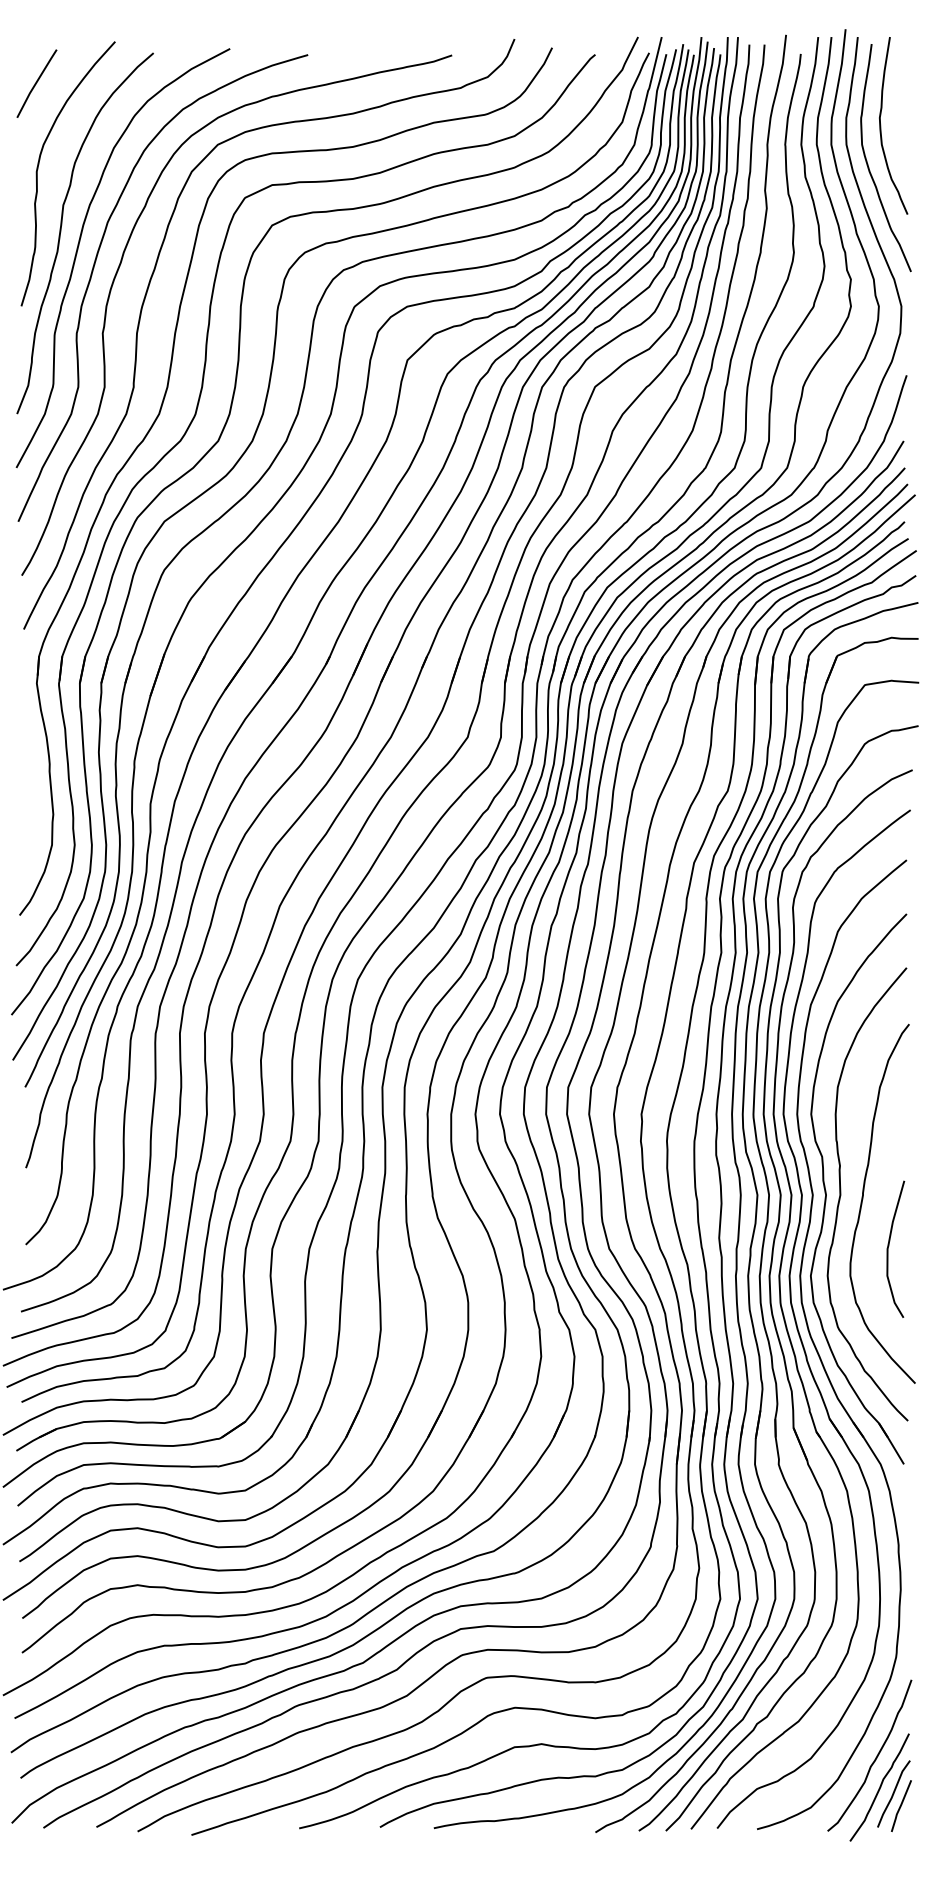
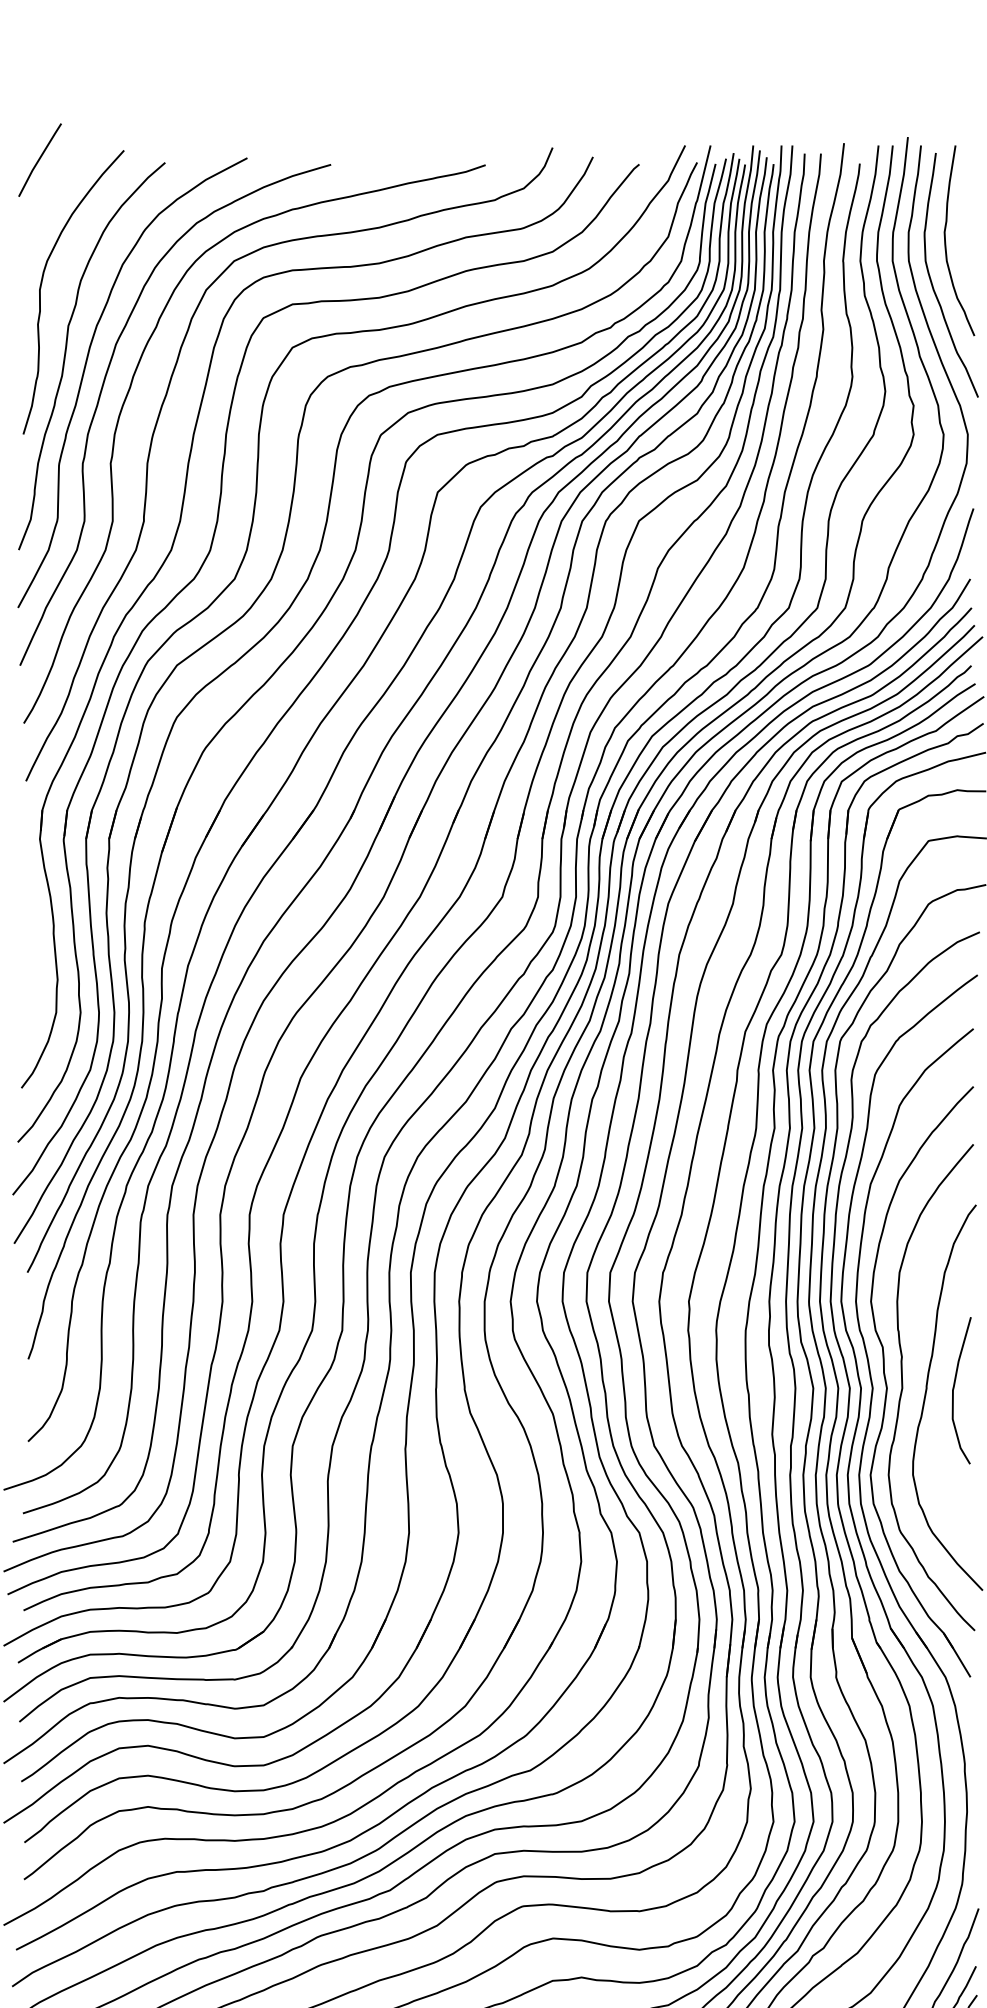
line: (36, 83) -> (39, 159), moved
curve: (889, 1246) -> (955, 1387), moved

